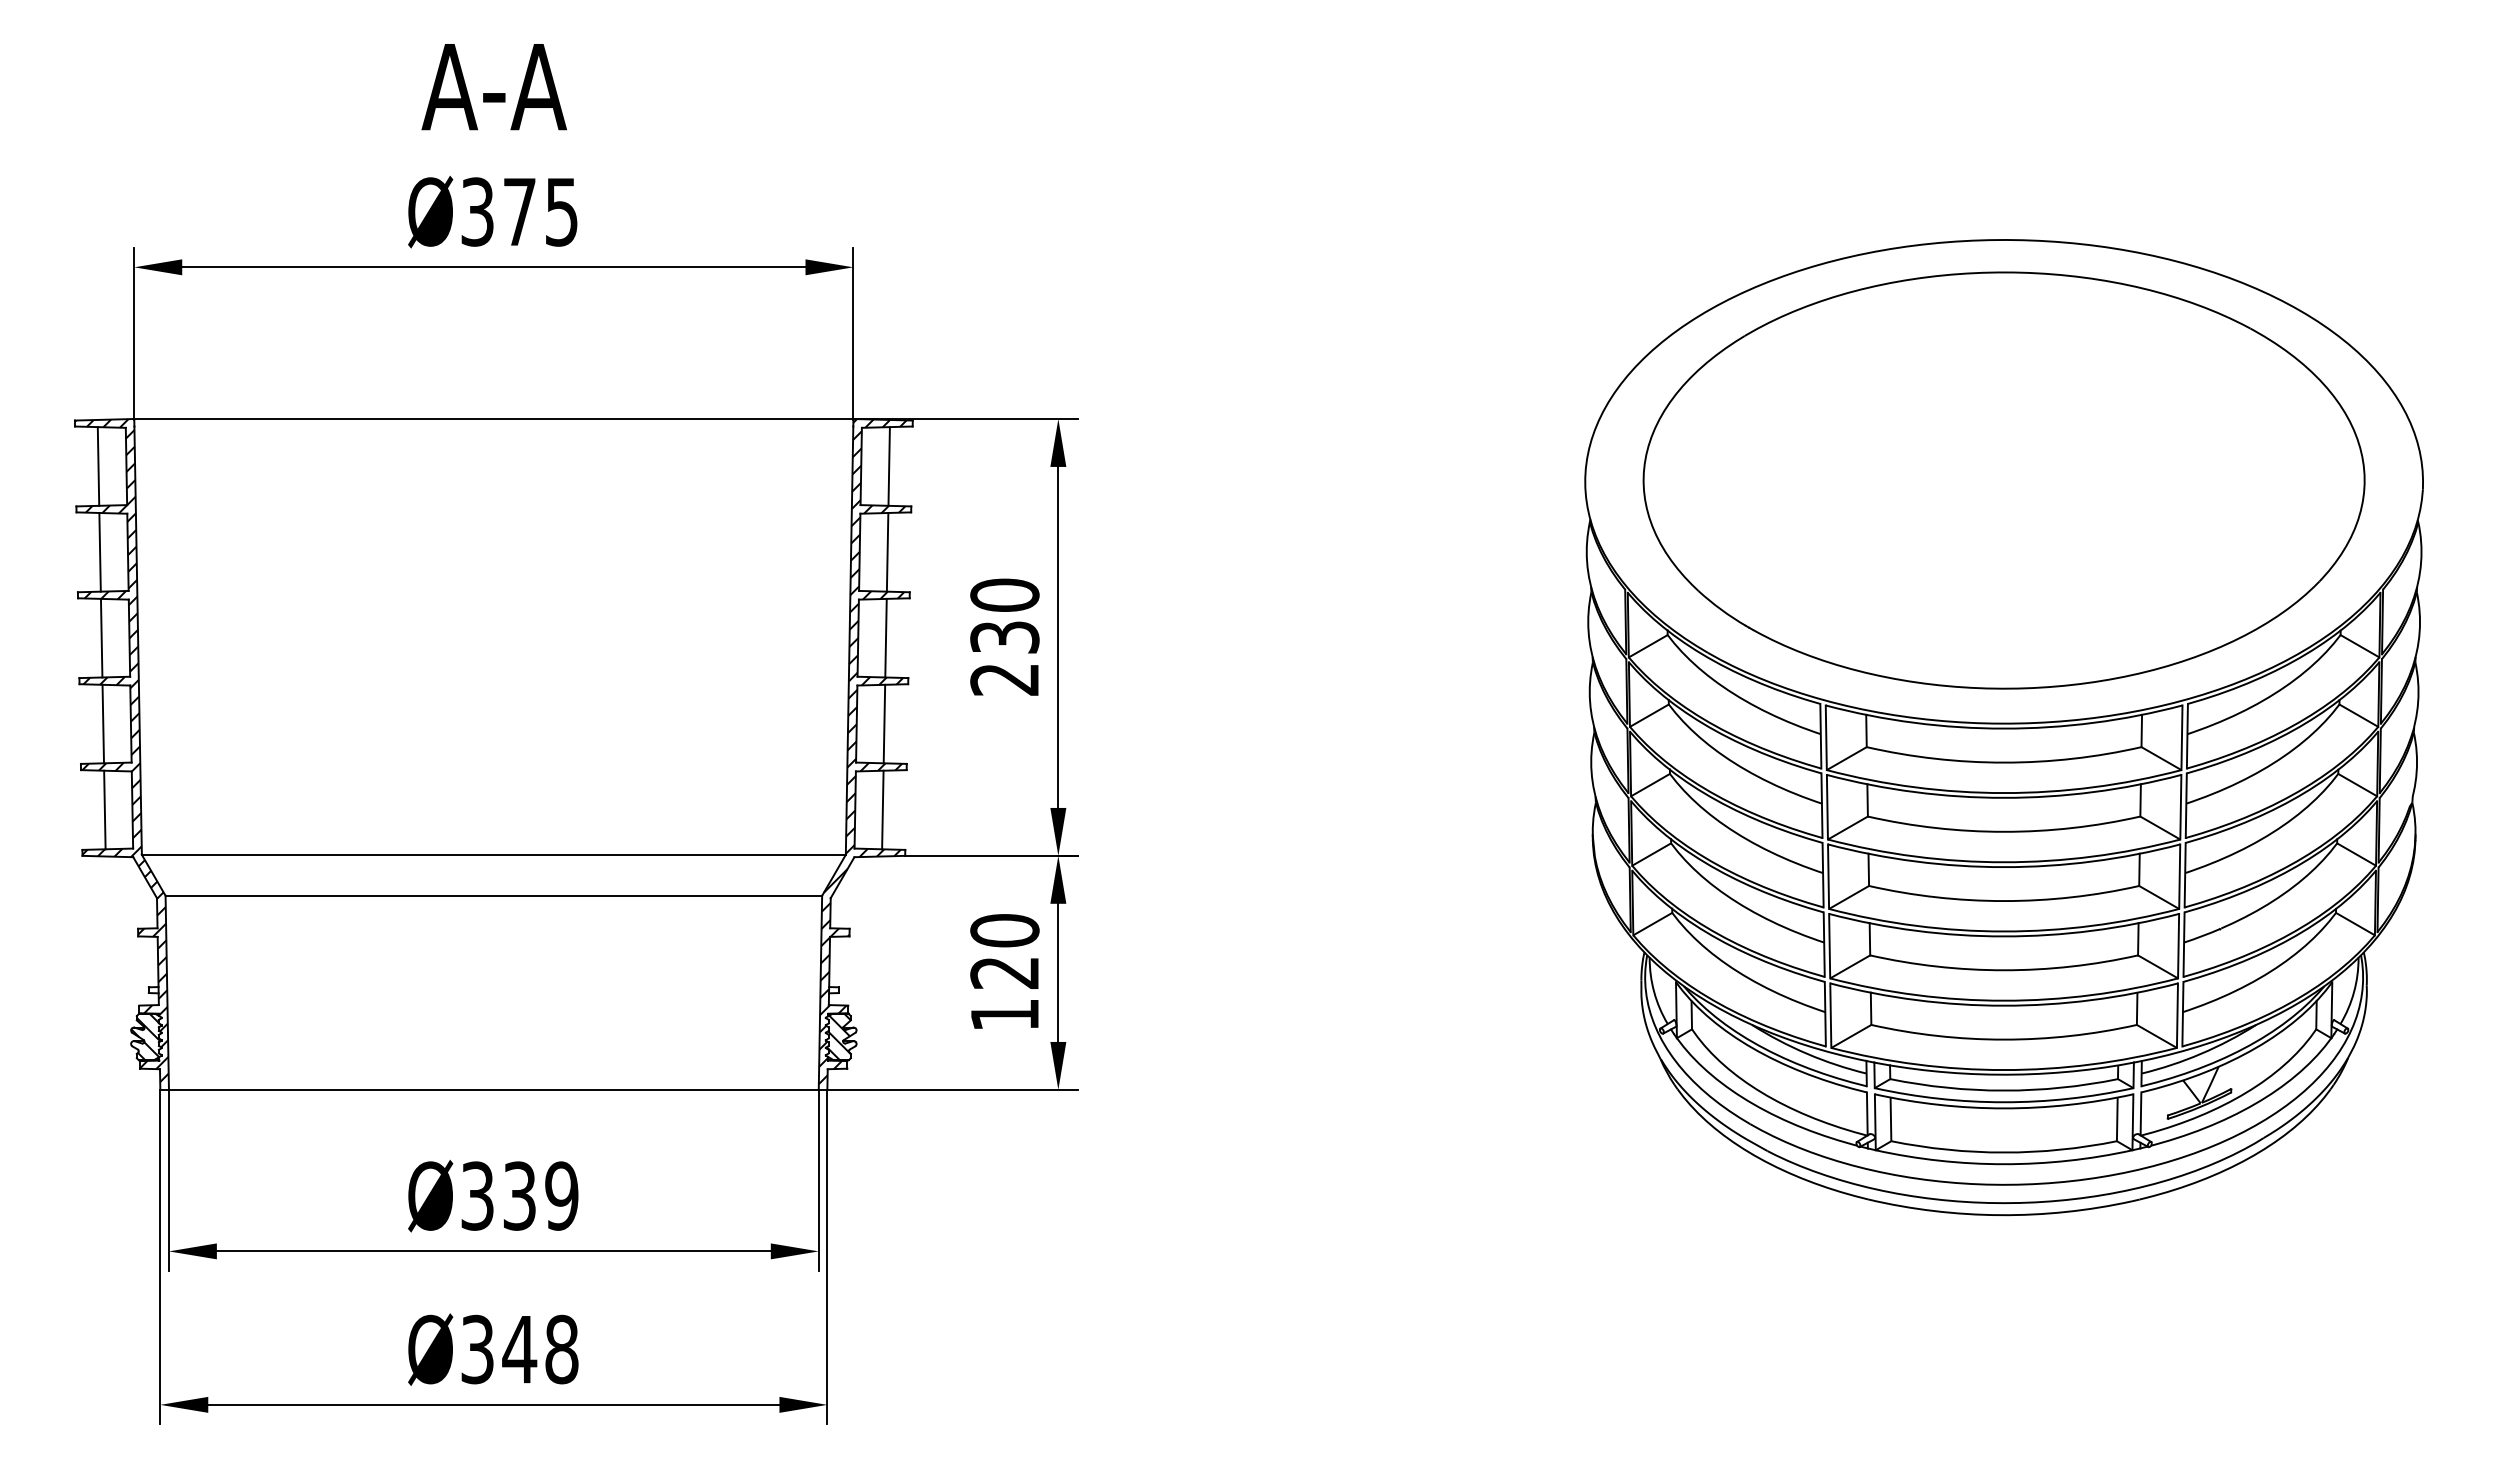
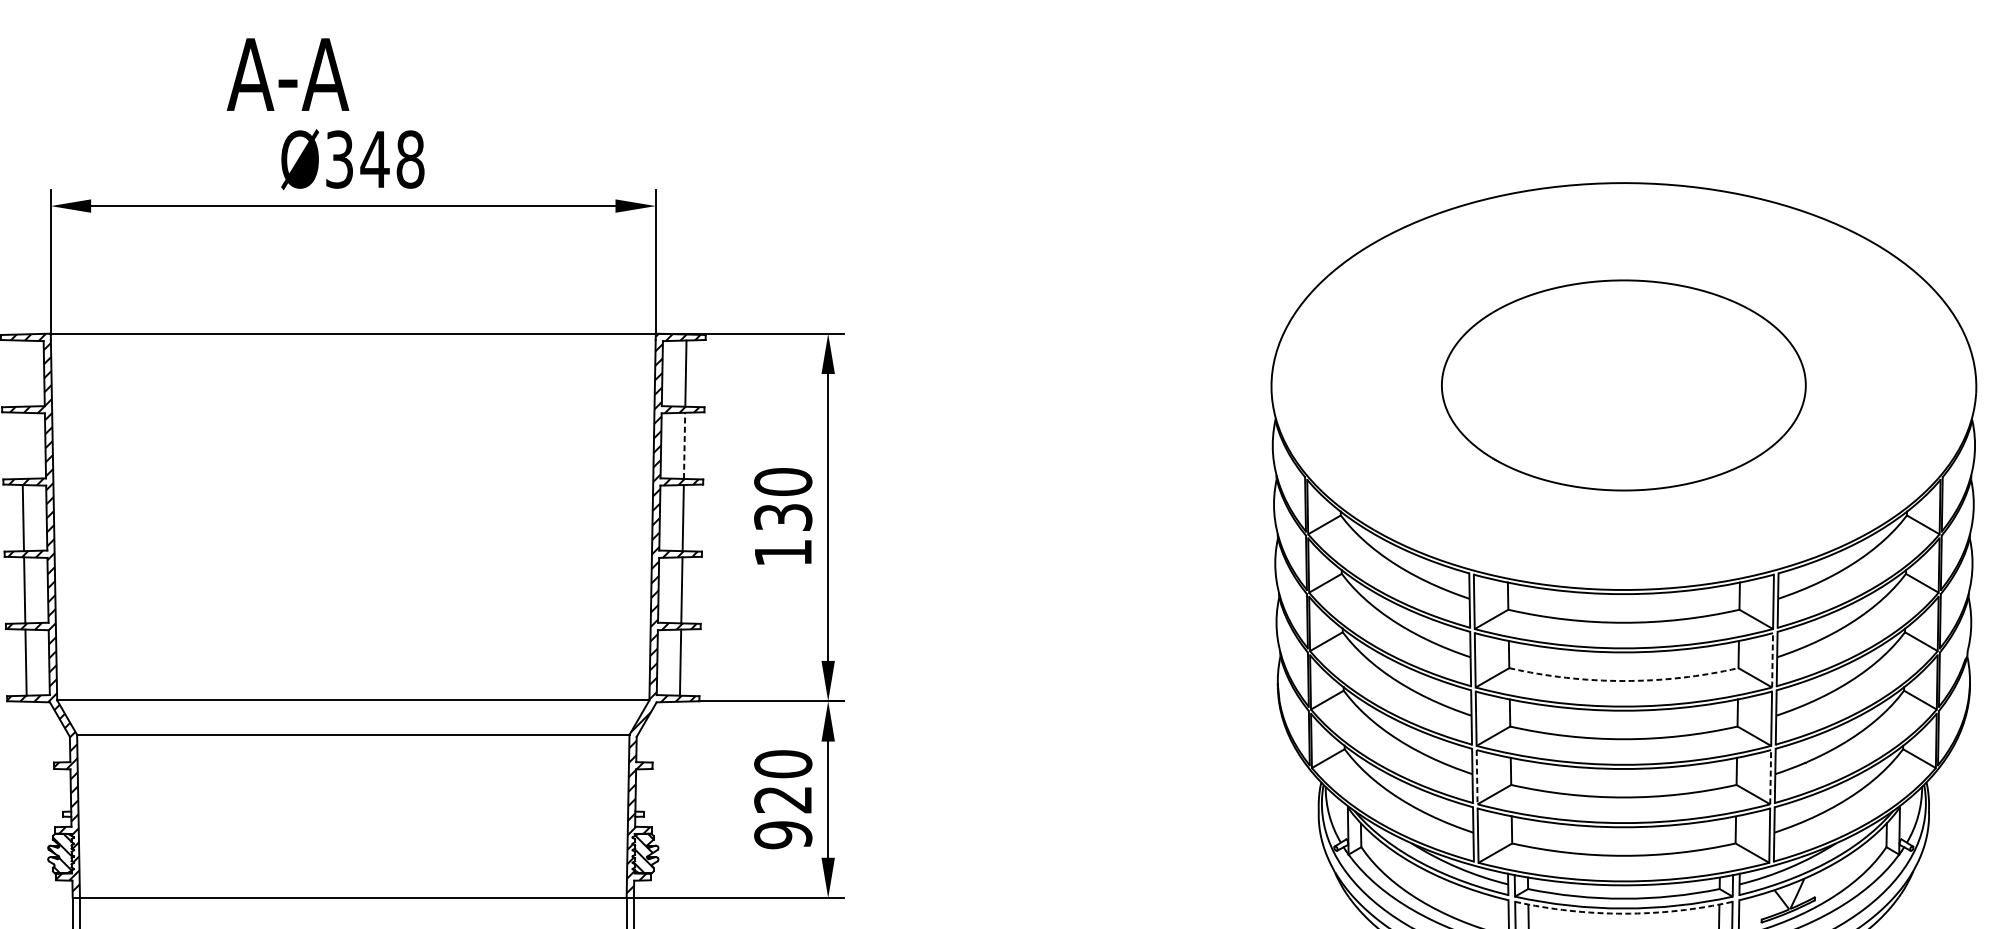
text: (493, 87) -> (287, 74), moved
text: (540, 211) -> (392, 159), Ø375 -> Ø348
line: (98, 466) -> (20, 373), removed
part: (2003, 480) -> (1623, 385), size x0.6
line: (99, 551) -> (21, 445), removed
line: (887, 551) -> (684, 445), solid -> dashed
text: (1004, 679) -> (782, 552), 230 -> 130
line: (2180, 806) -> (1772, 659), solid -> dashed
arc: (2004, 831) -> (1624, 680), solid -> dashed
line: (2178, 945) -> (1770, 776), solid -> dashed
line: (1829, 946) -> (1476, 777), solid -> dashed
text: (1004, 1014) -> (782, 834), 120 -> 920
arc: (2004, 1108) -> (1624, 913), solid -> dashed

